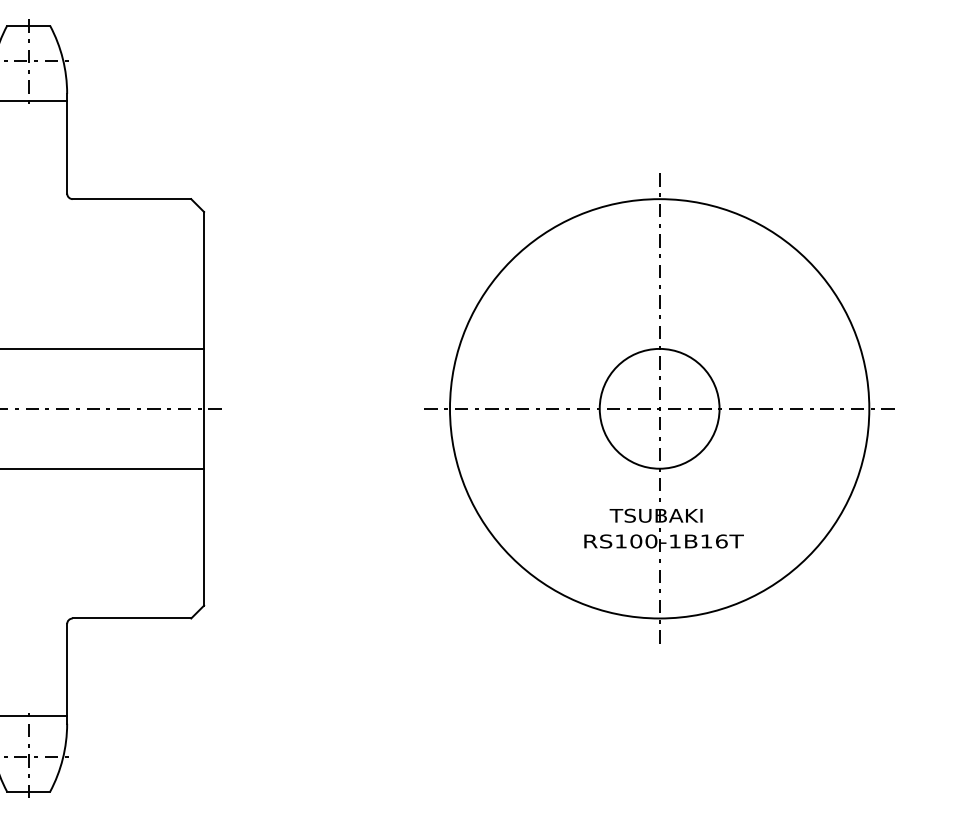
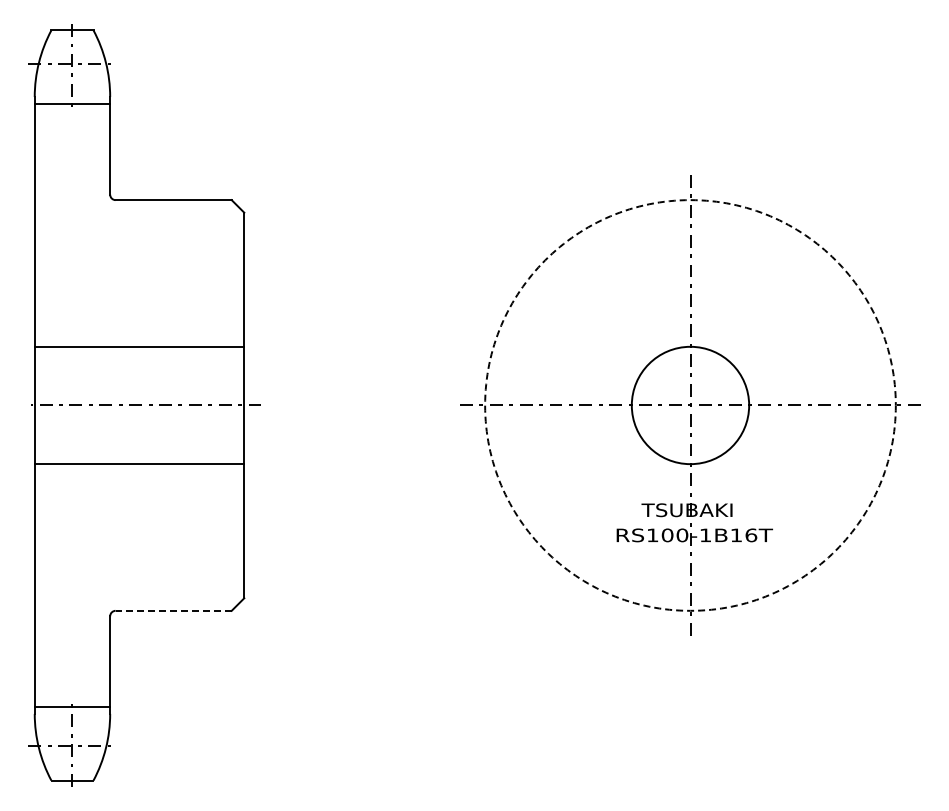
circle: (659, 408) -> (690, 405), solid -> dashed
line: (131, 618) -> (173, 610), solid -> dashed

